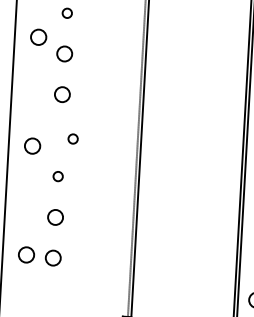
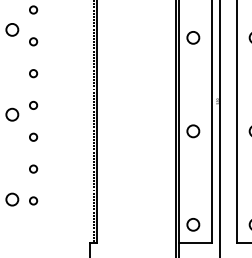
circle: (64, 53) -> (33, 41), size x0.62
circle: (62, 94) -> (33, 73), size x0.62
circle: (73, 139) -> (33, 105), moved
circle: (55, 216) -> (33, 168), size x0.62
circle: (53, 257) -> (33, 200), size x0.62

